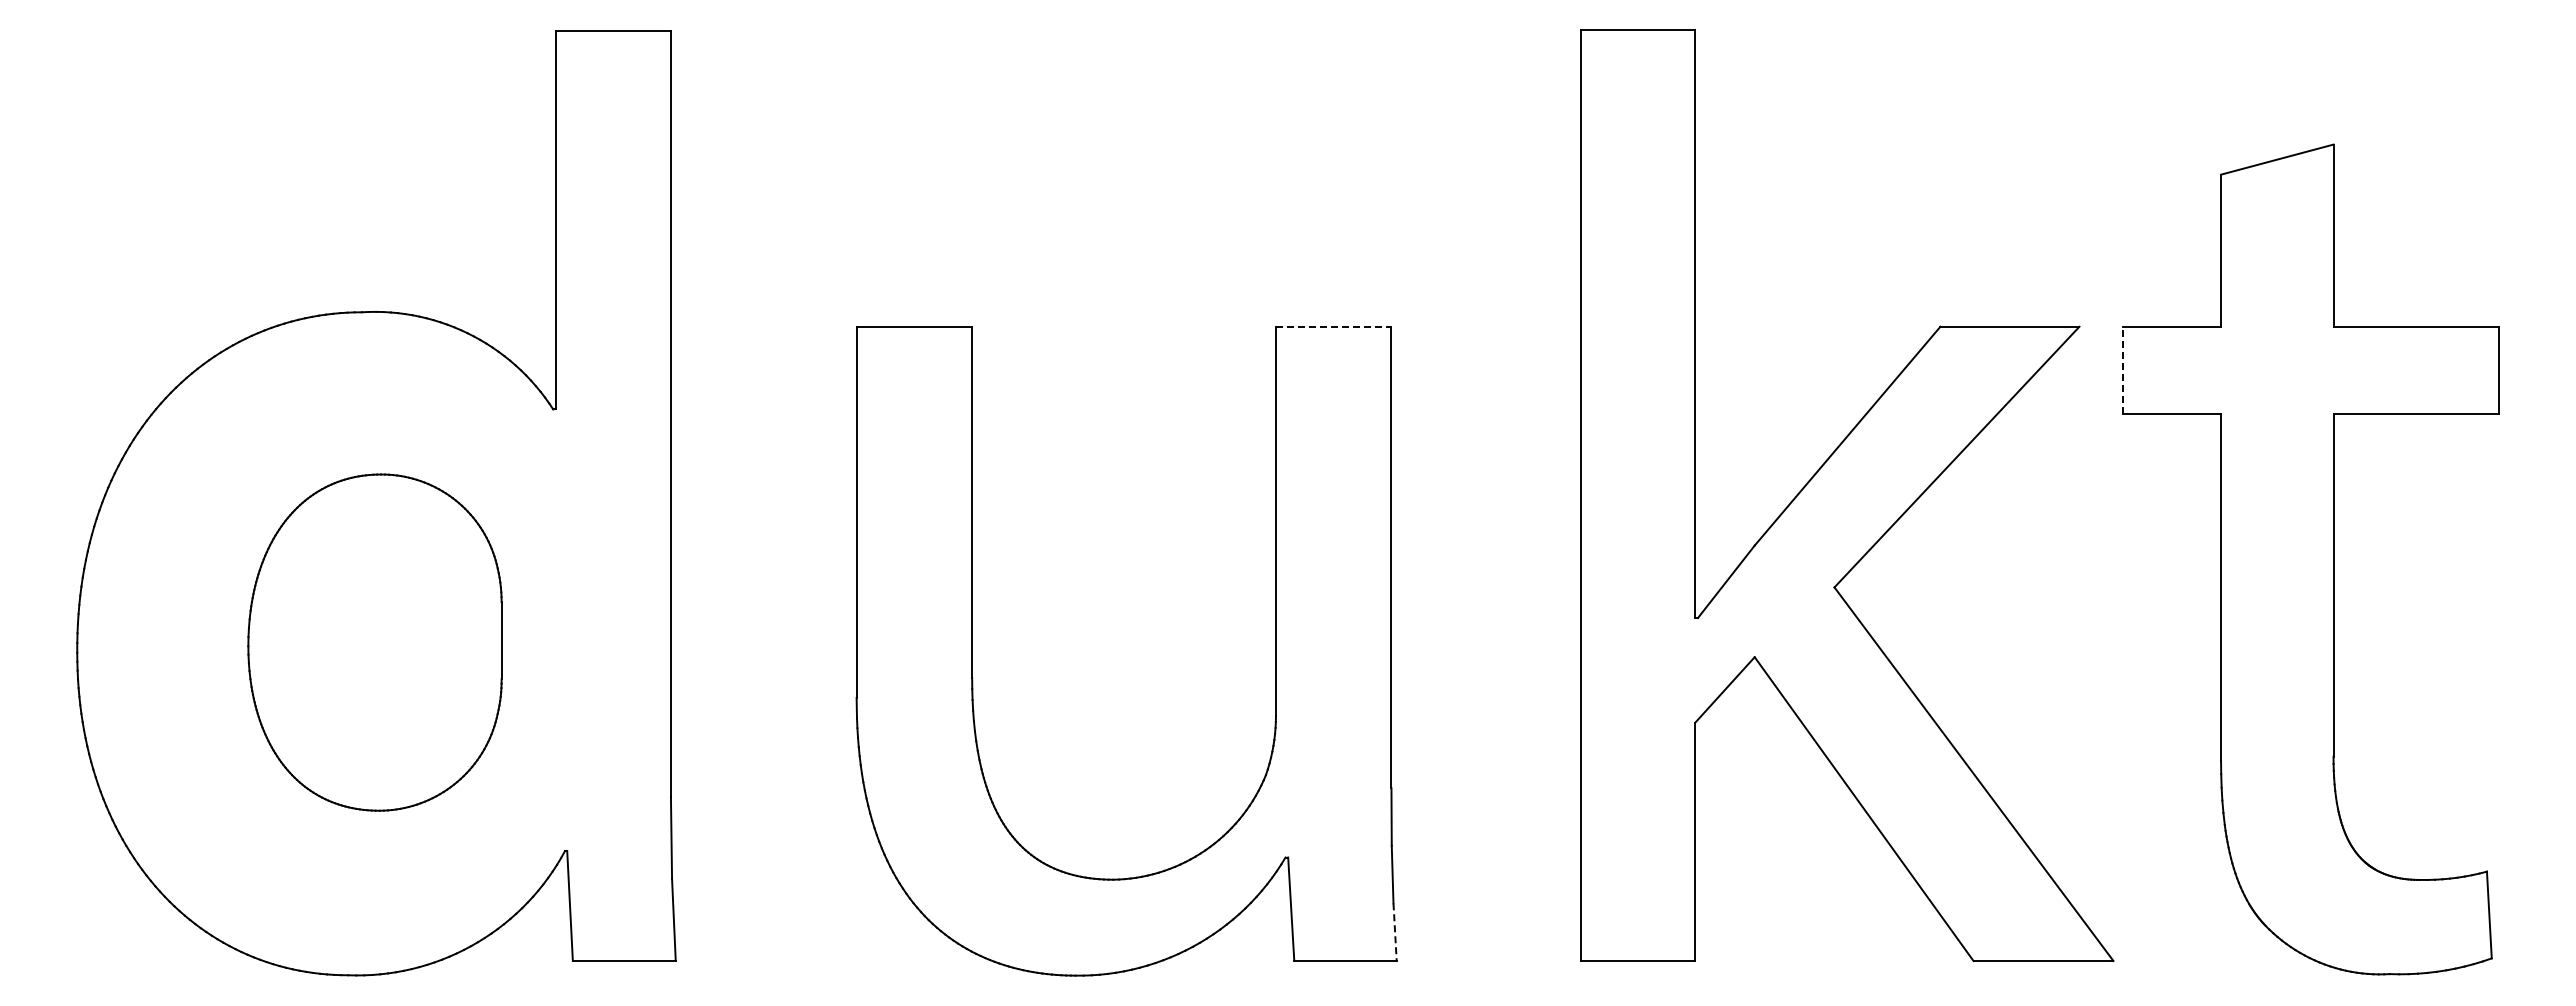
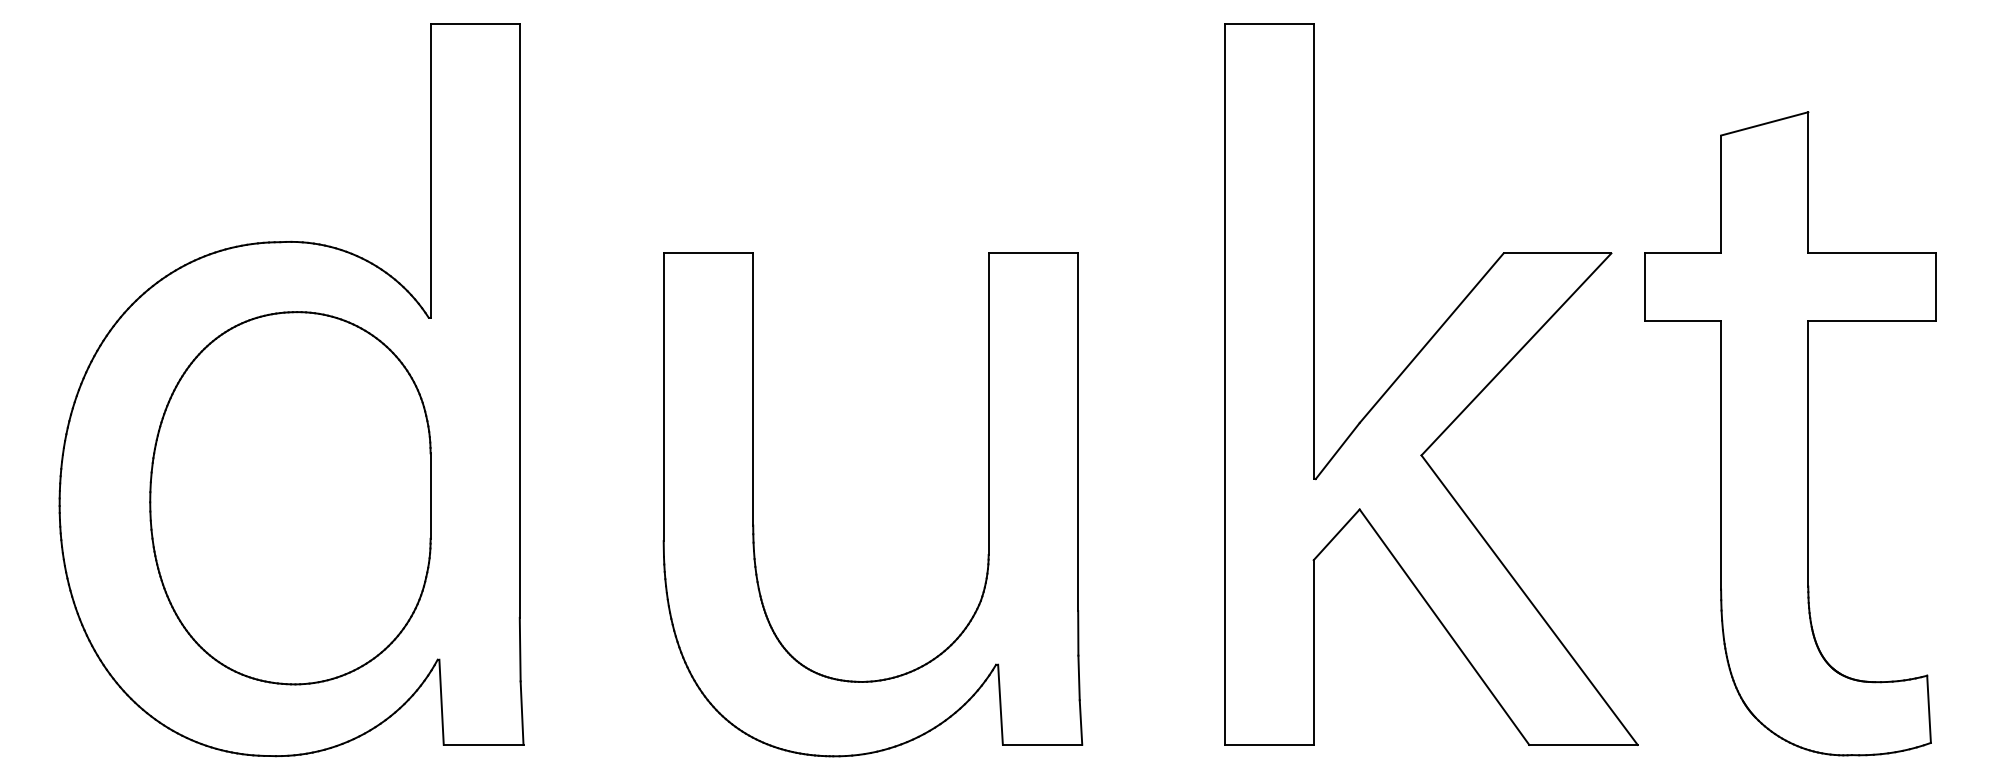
line: (1333, 326) -> (1033, 253), dashed -> solid
line: (2122, 370) -> (1644, 287), dashed -> solid
part: (374, 642) -> (290, 498), size x1.43
line: (1395, 932) -> (1081, 722), dashed -> solid

